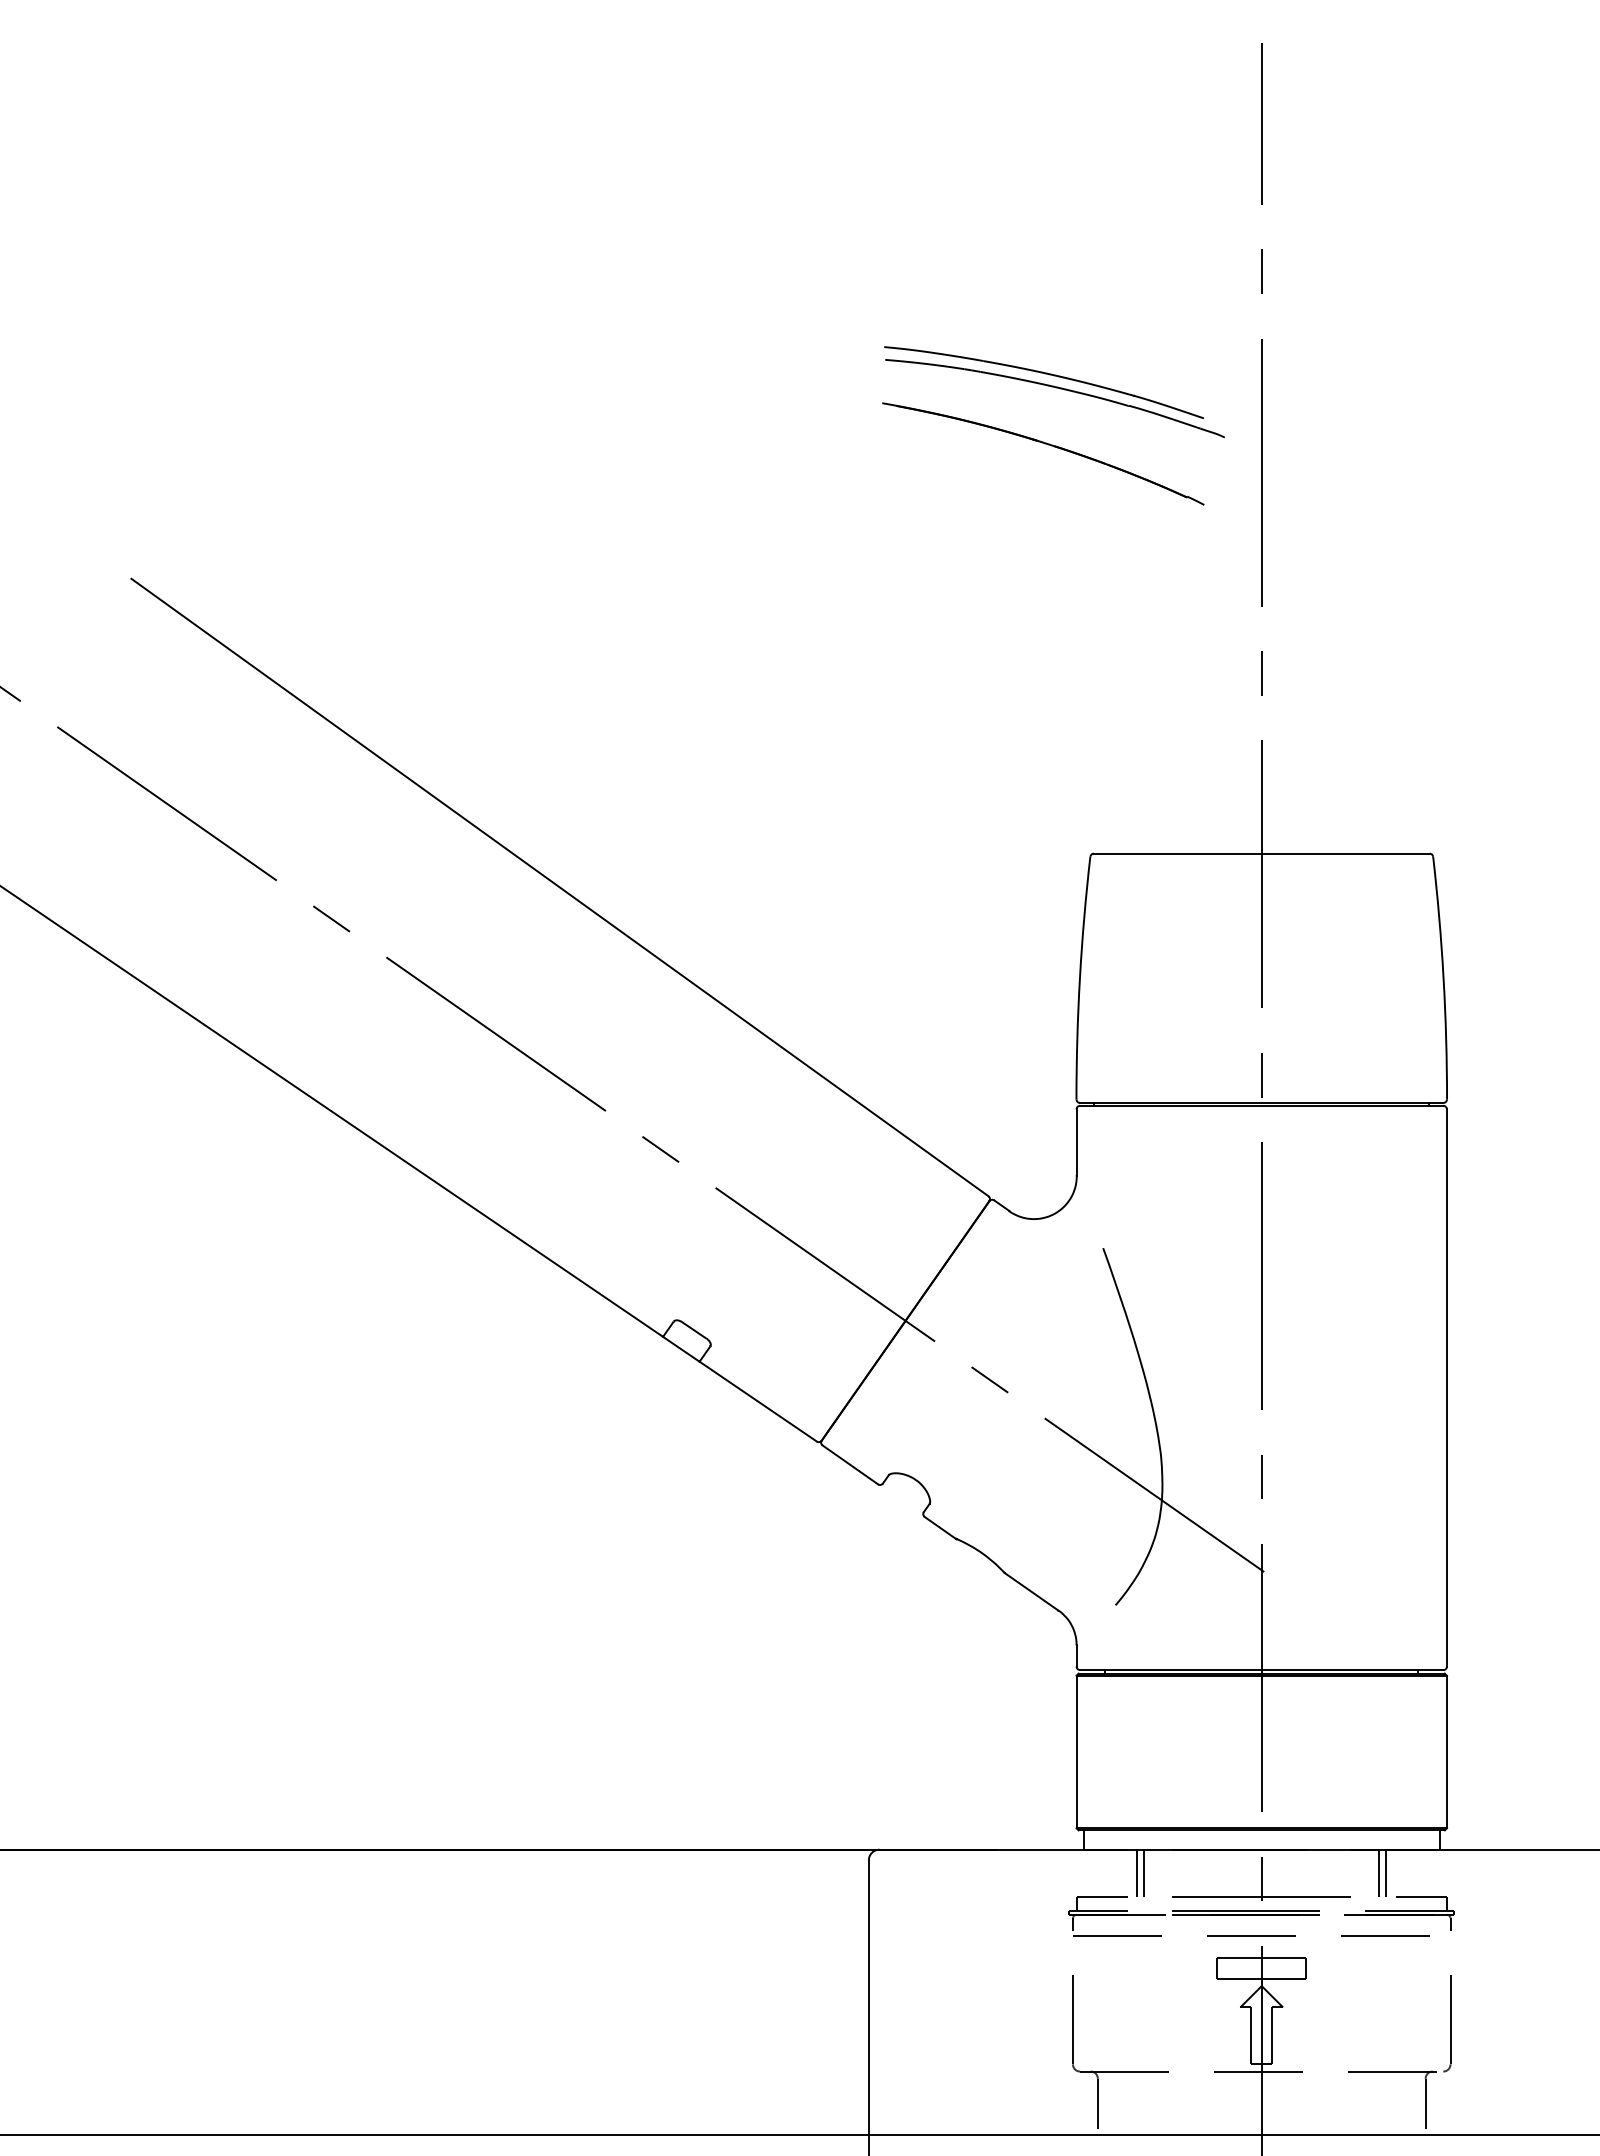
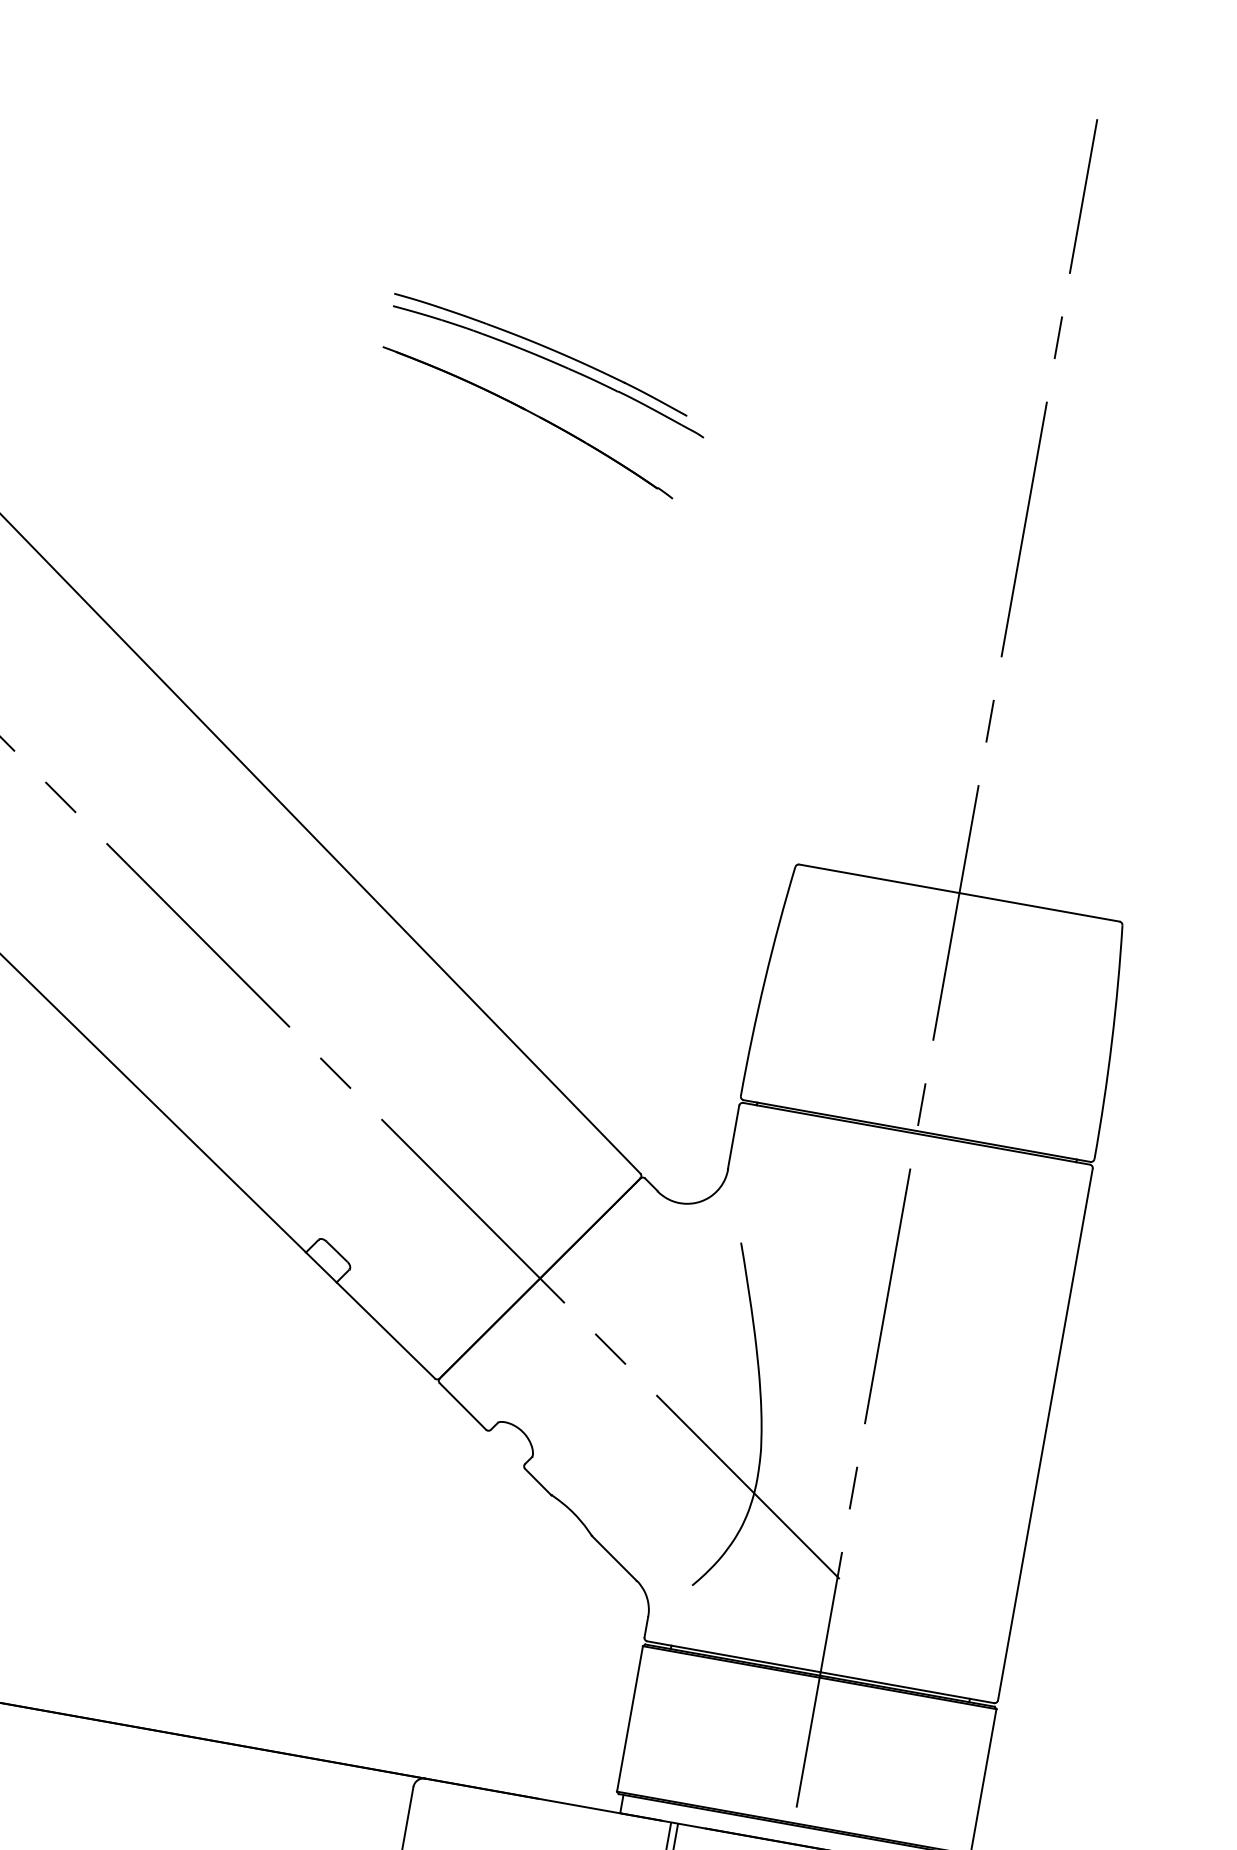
part: (1046, 442) -> (532, 412), moved

